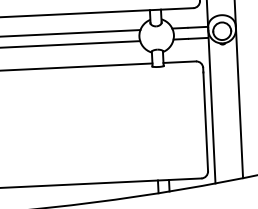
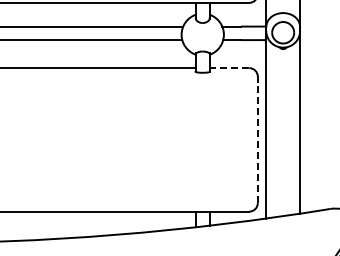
line: (179, 62) -> (229, 68), solid -> dashed
line: (205, 121) -> (257, 142), solid -> dashed

